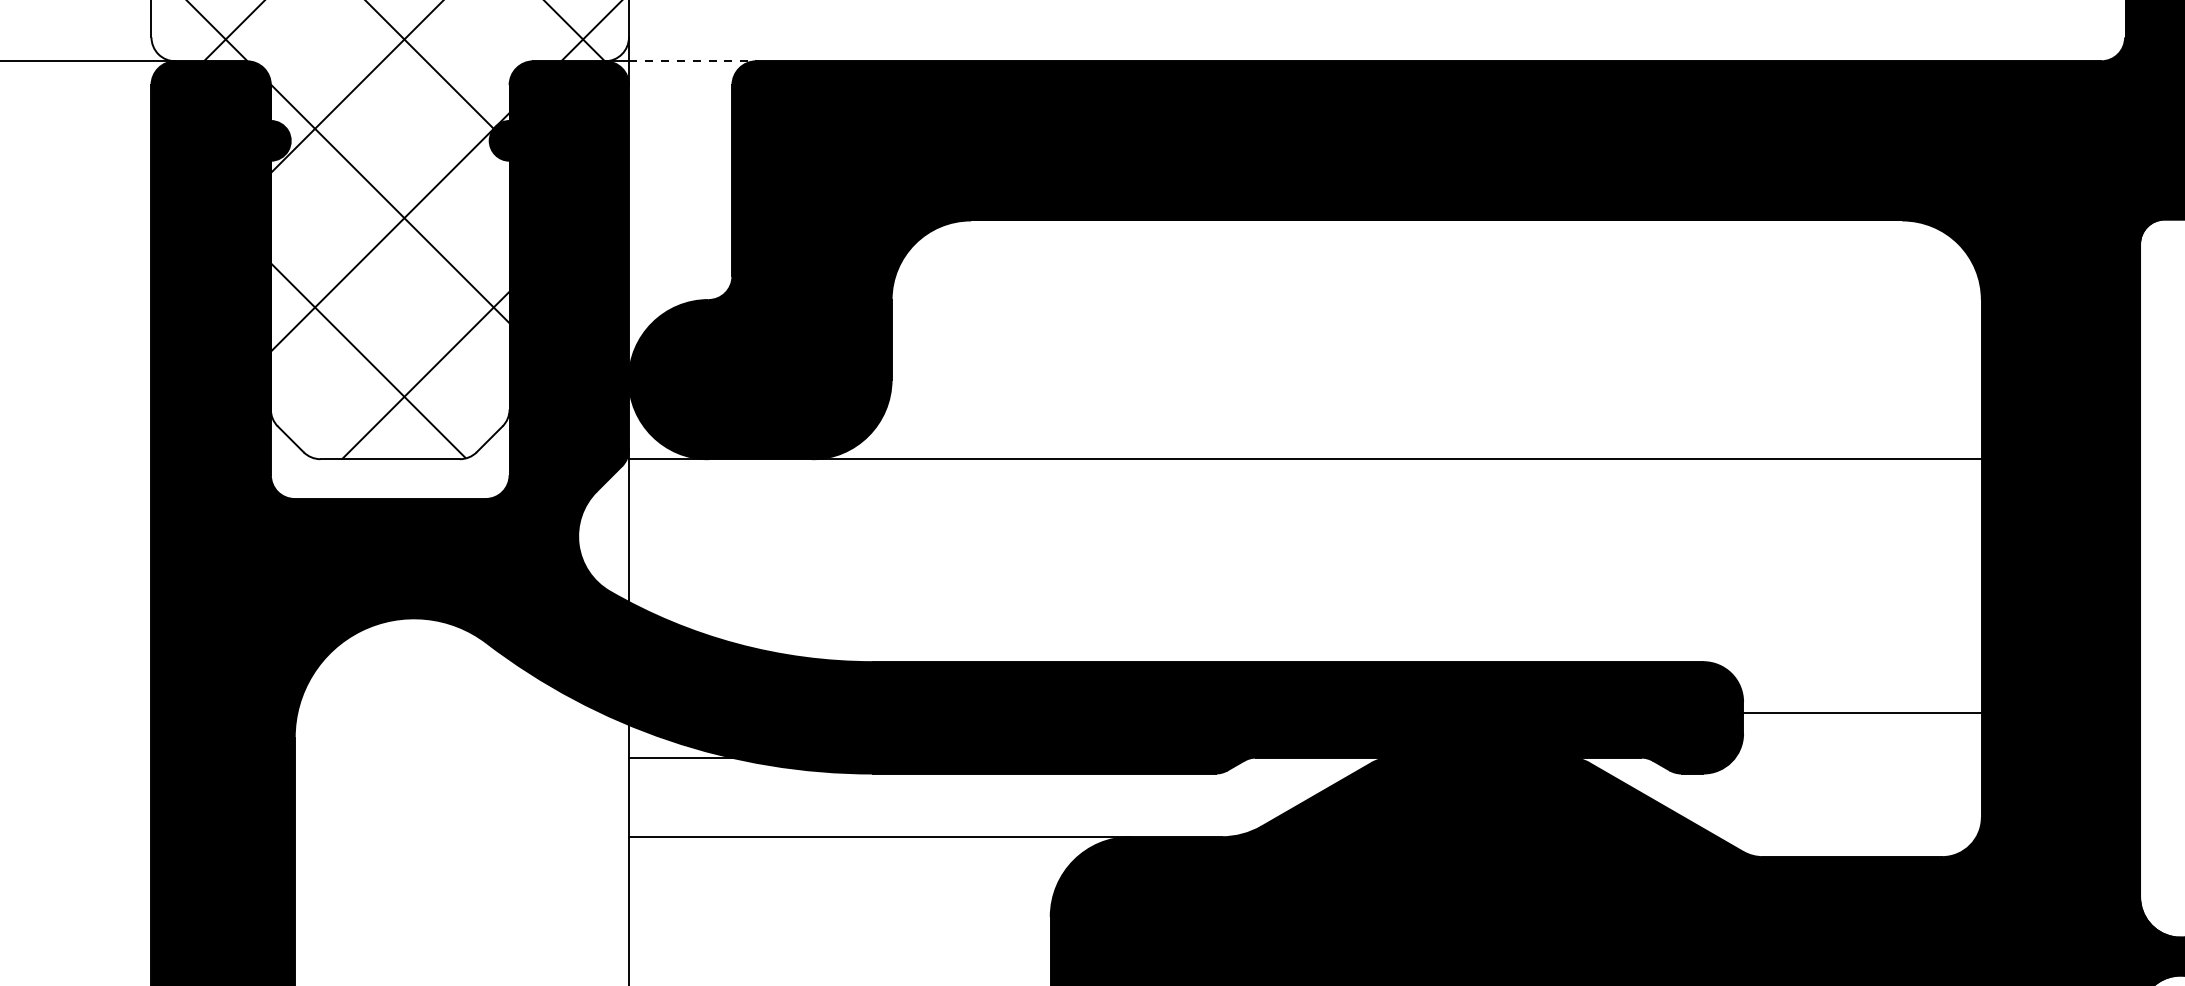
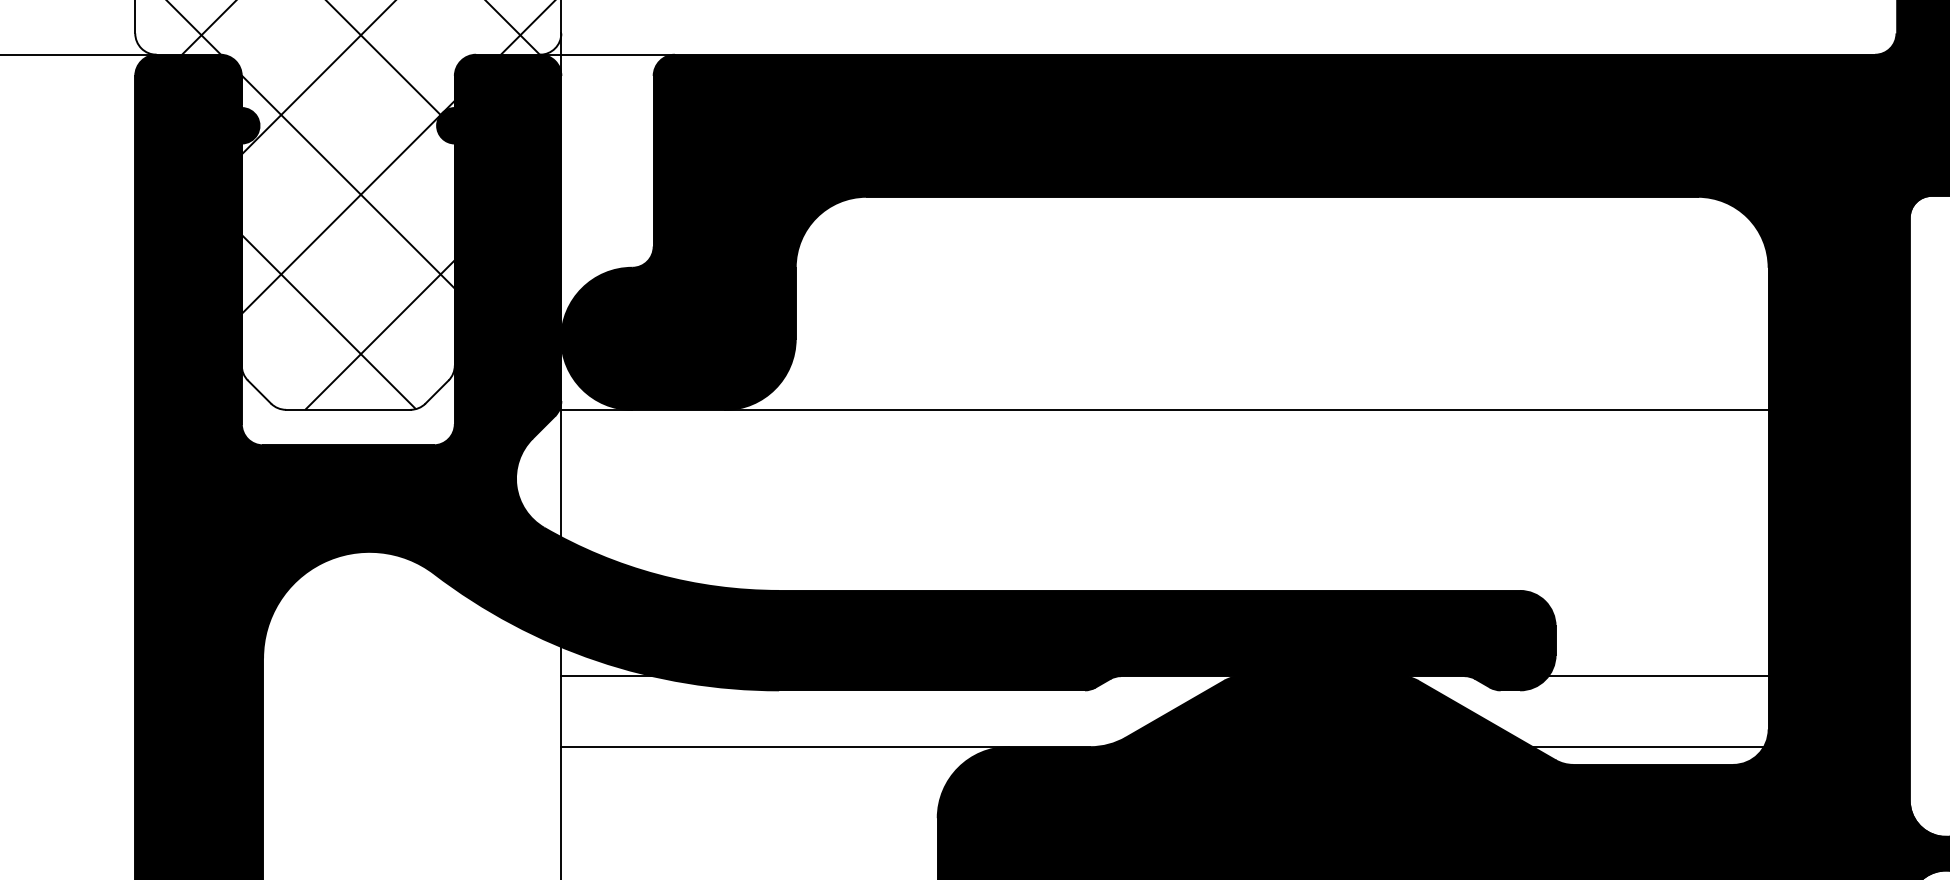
line: (693, 61) -> (618, 54), dashed -> solid
line: (1858, 713) -> (1658, 676), moved
line: (1847, 837) -> (1648, 747), added

